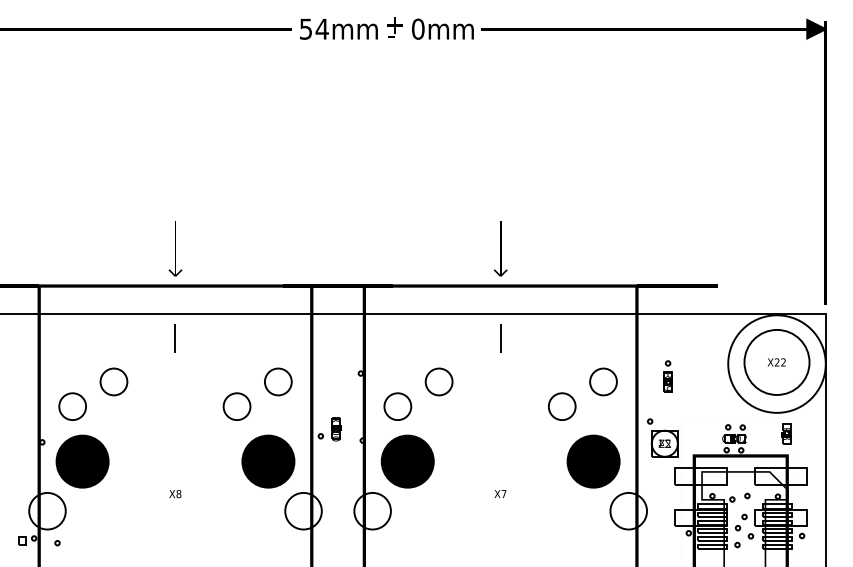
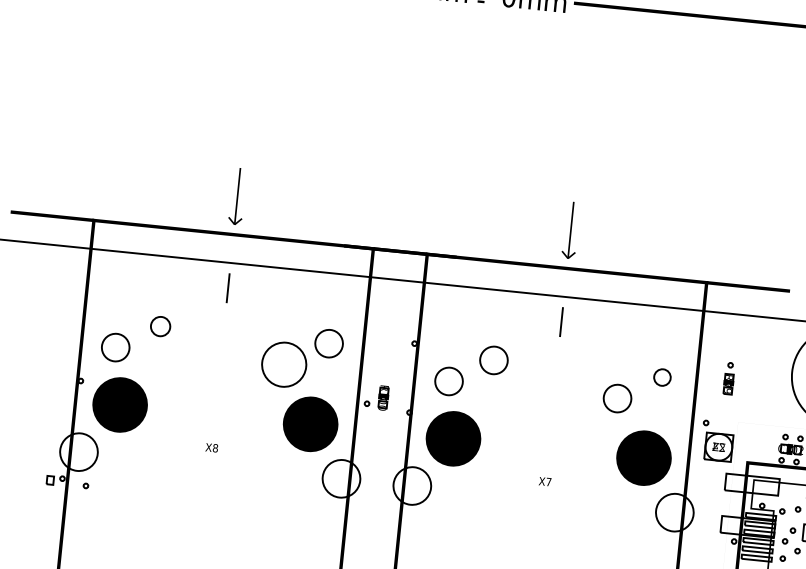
circle: (113, 381) -> (160, 326), size x0.7
circle: (603, 381) -> (662, 377), size x0.6
circle: (236, 406) -> (283, 364), size x1.6

